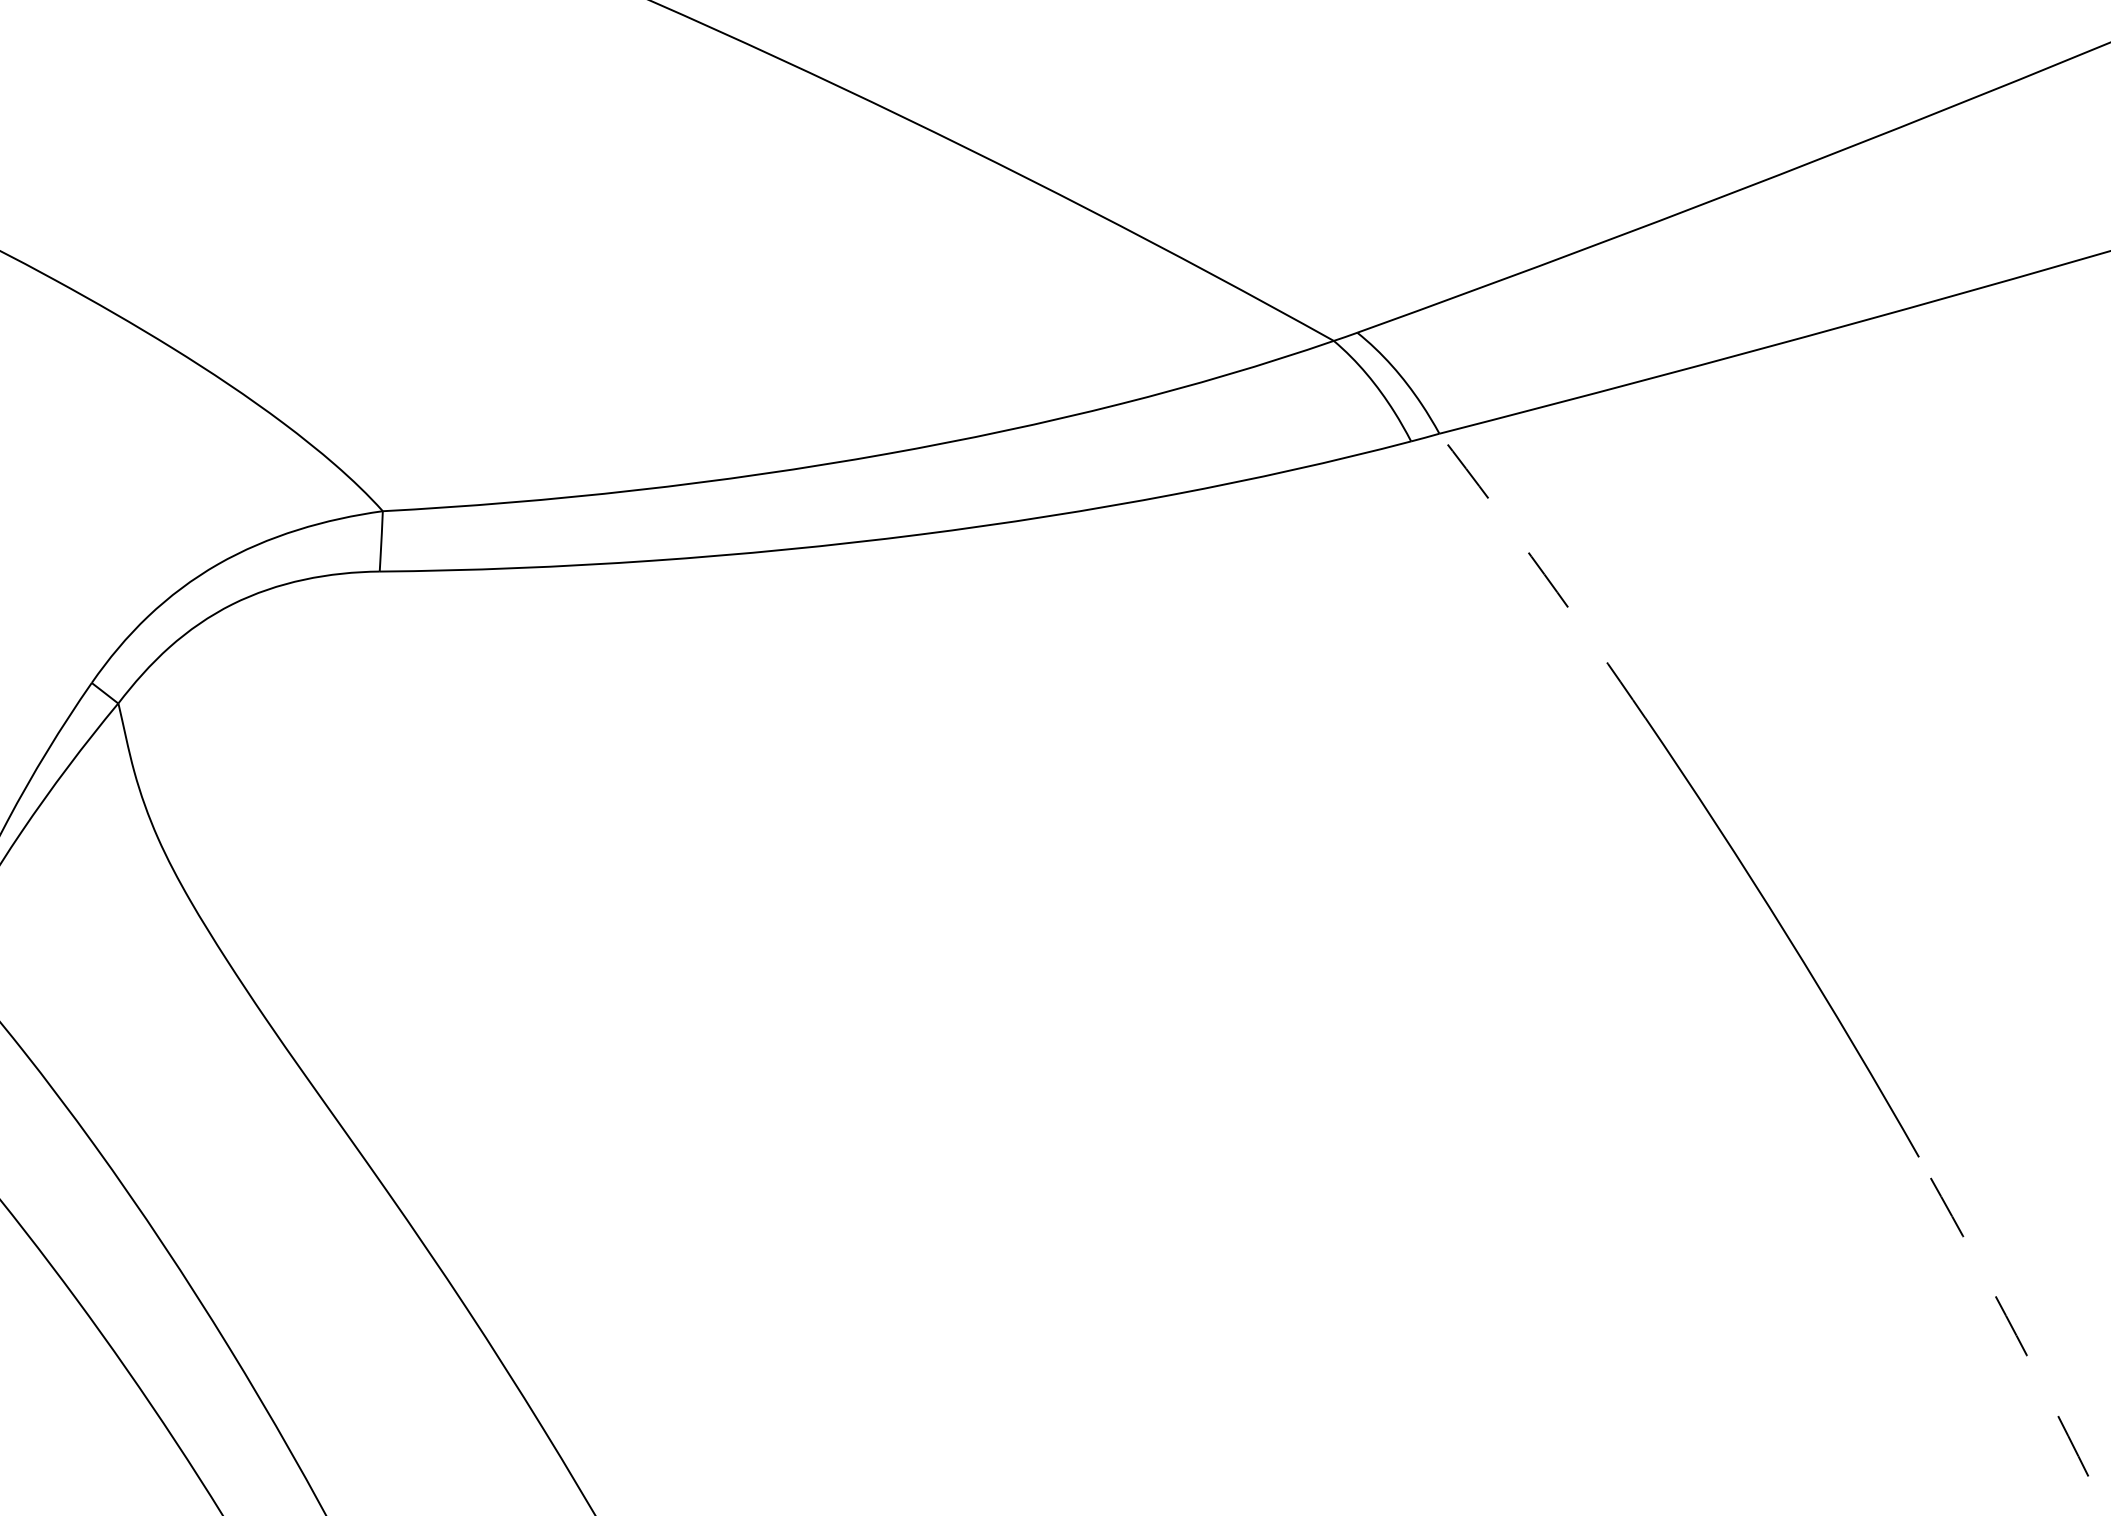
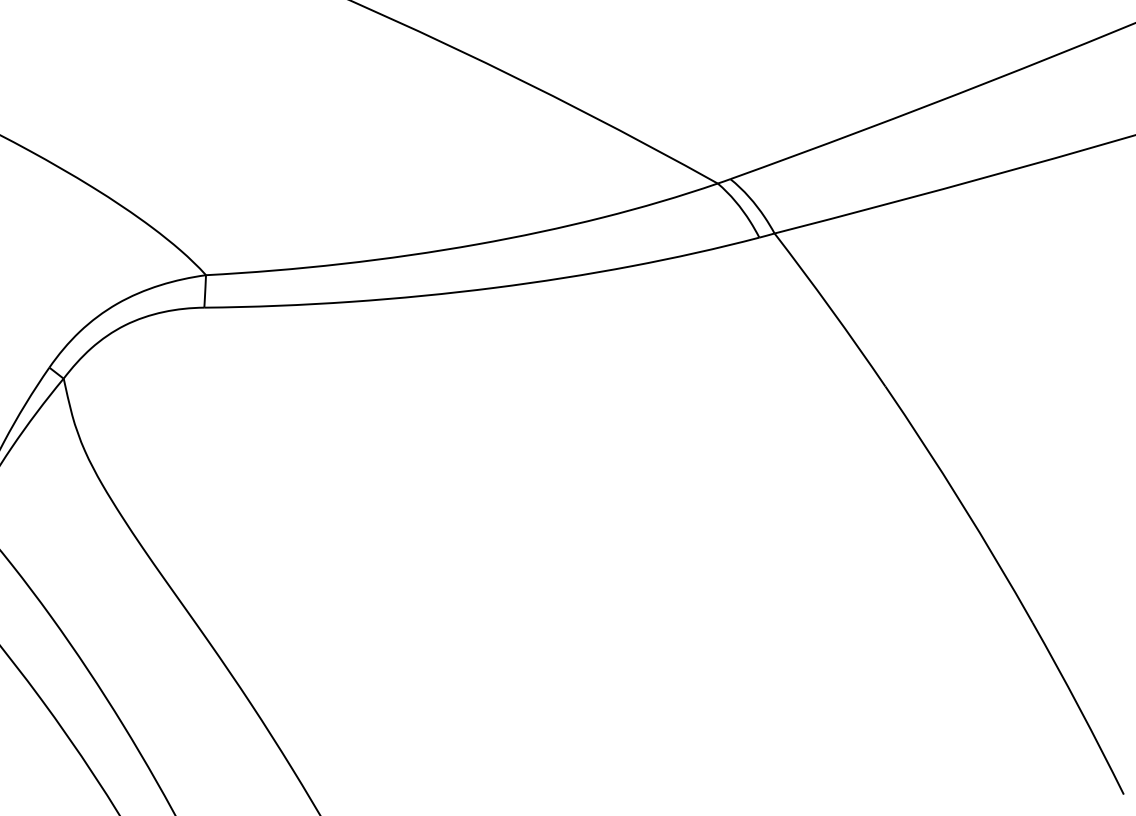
arc: (1545, 574) -> (831, 309), dashed -> solid
arc: (2006, 1316) -> (1079, 708), dashed -> solid

